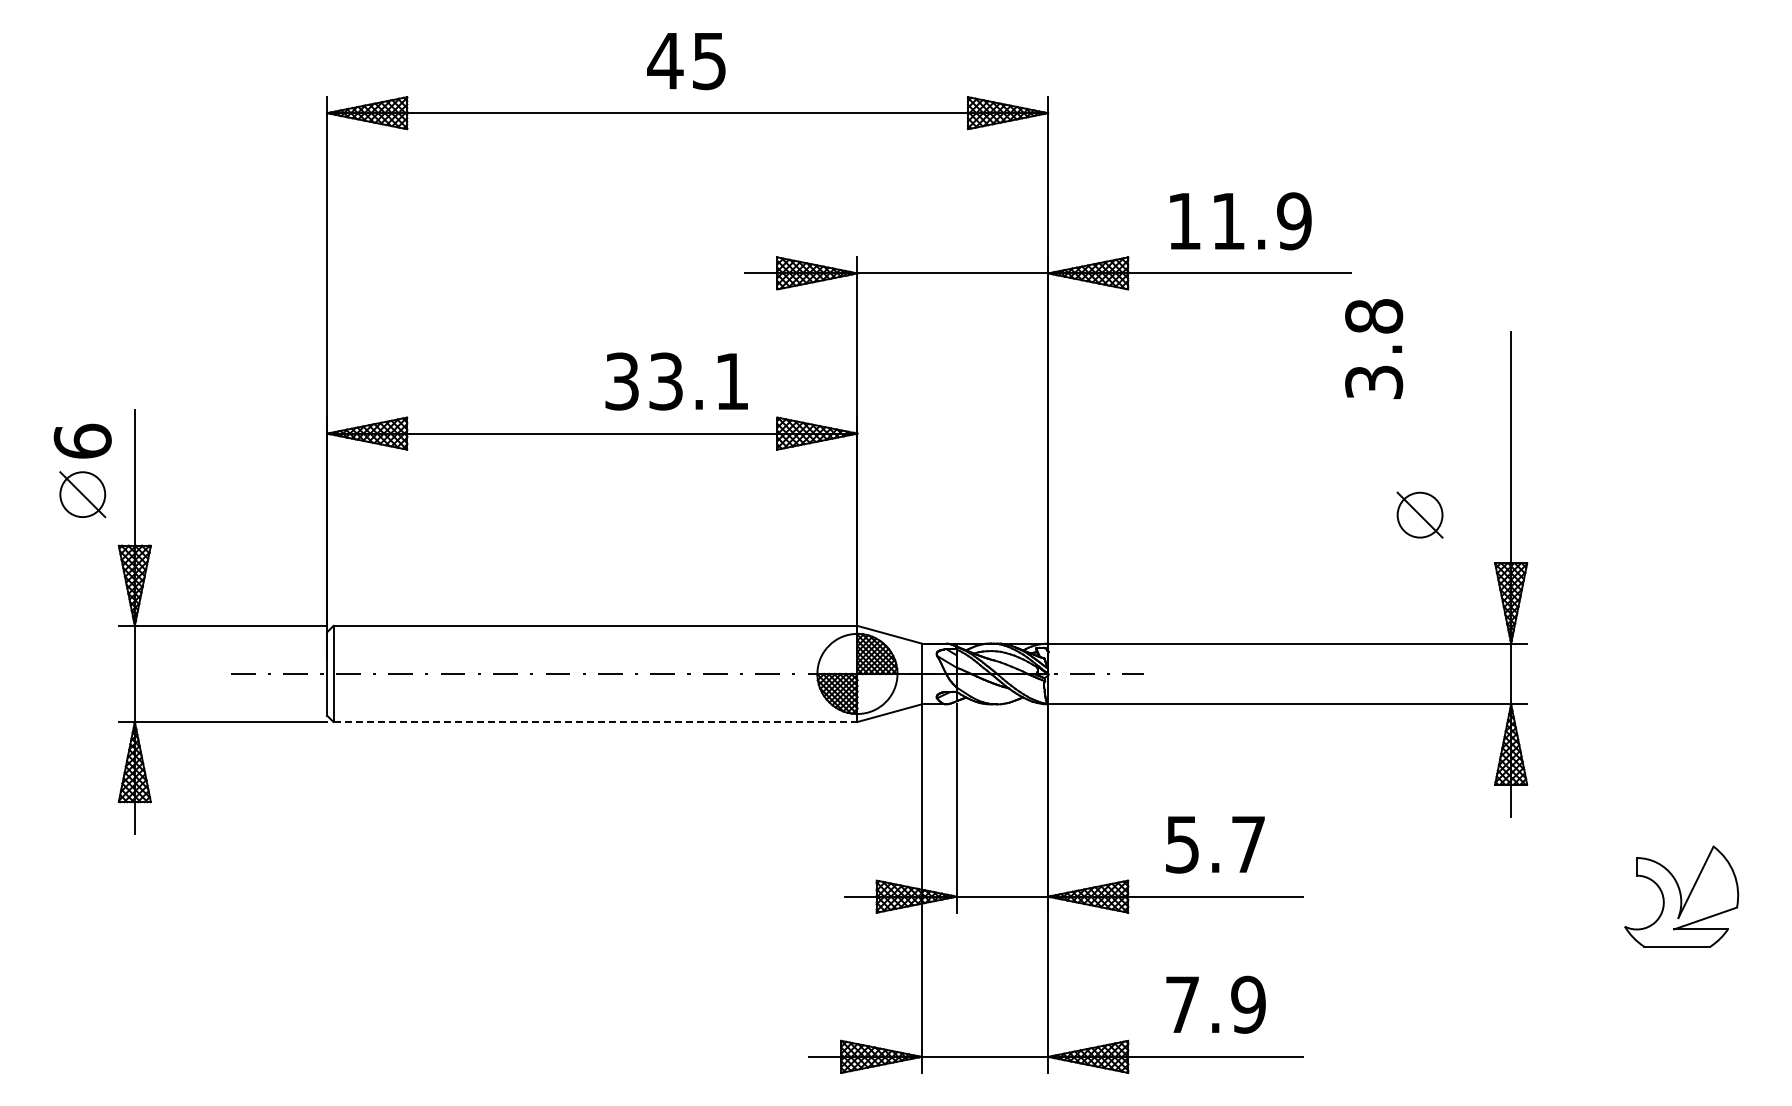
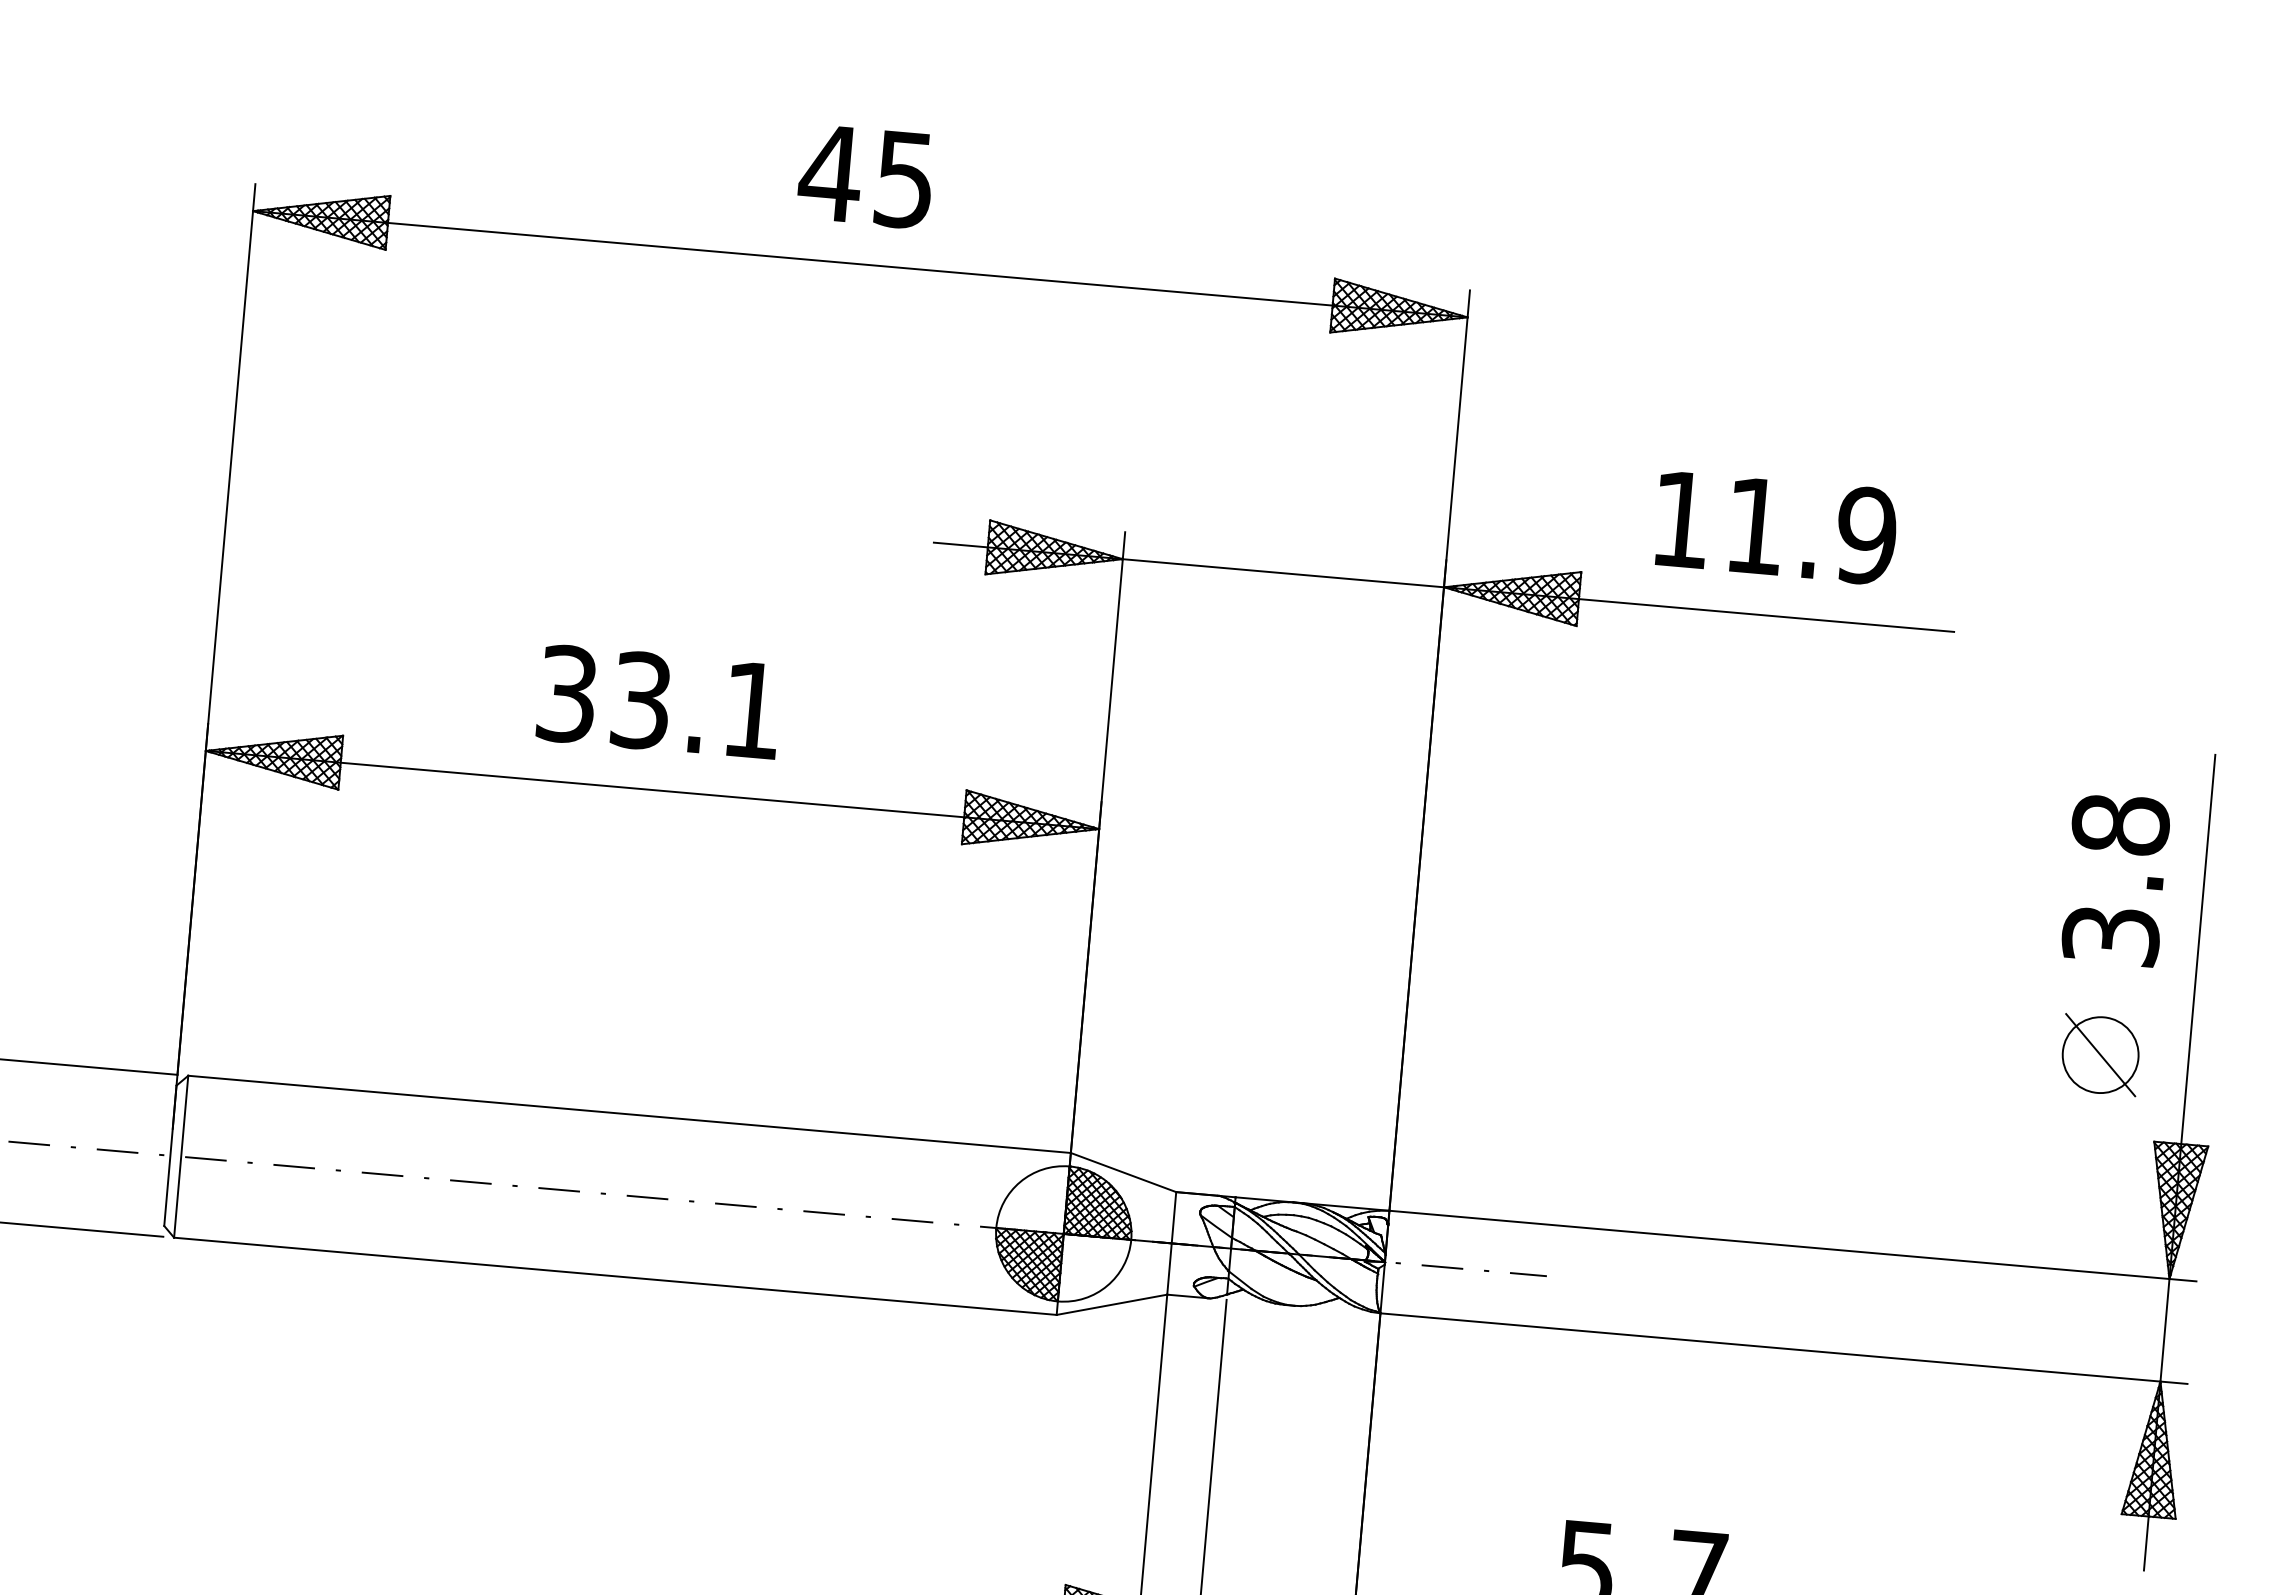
text: (1374, 348) -> (2116, 878), moved
text: (676, 381) -> (658, 702), moved
part: (1419, 514) -> (2099, 1053), moved
line: (595, 722) -> (615, 1277), dashed -> solid

